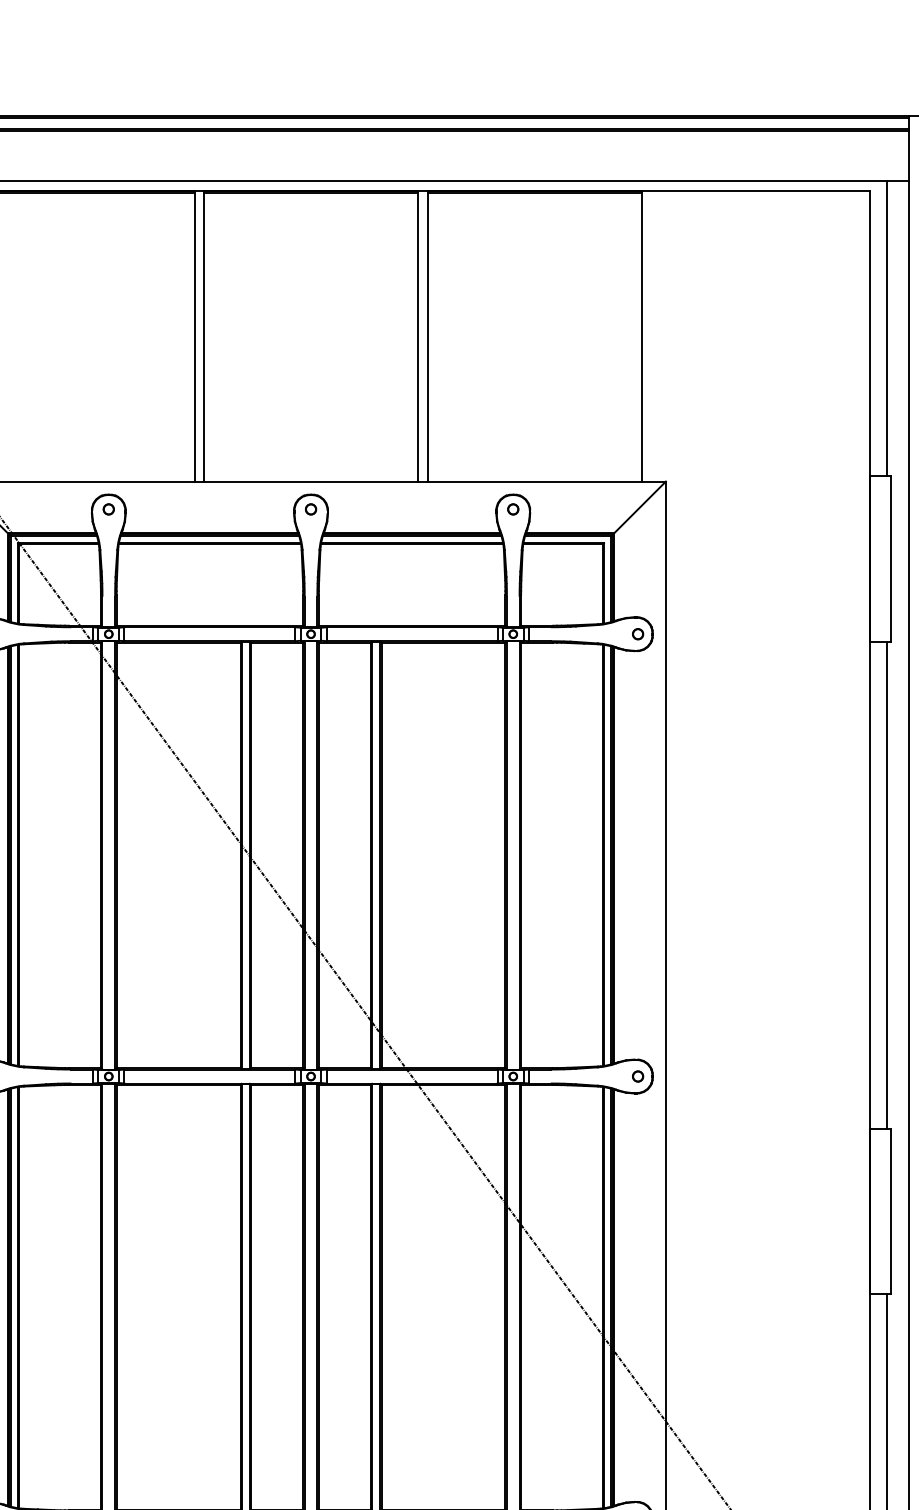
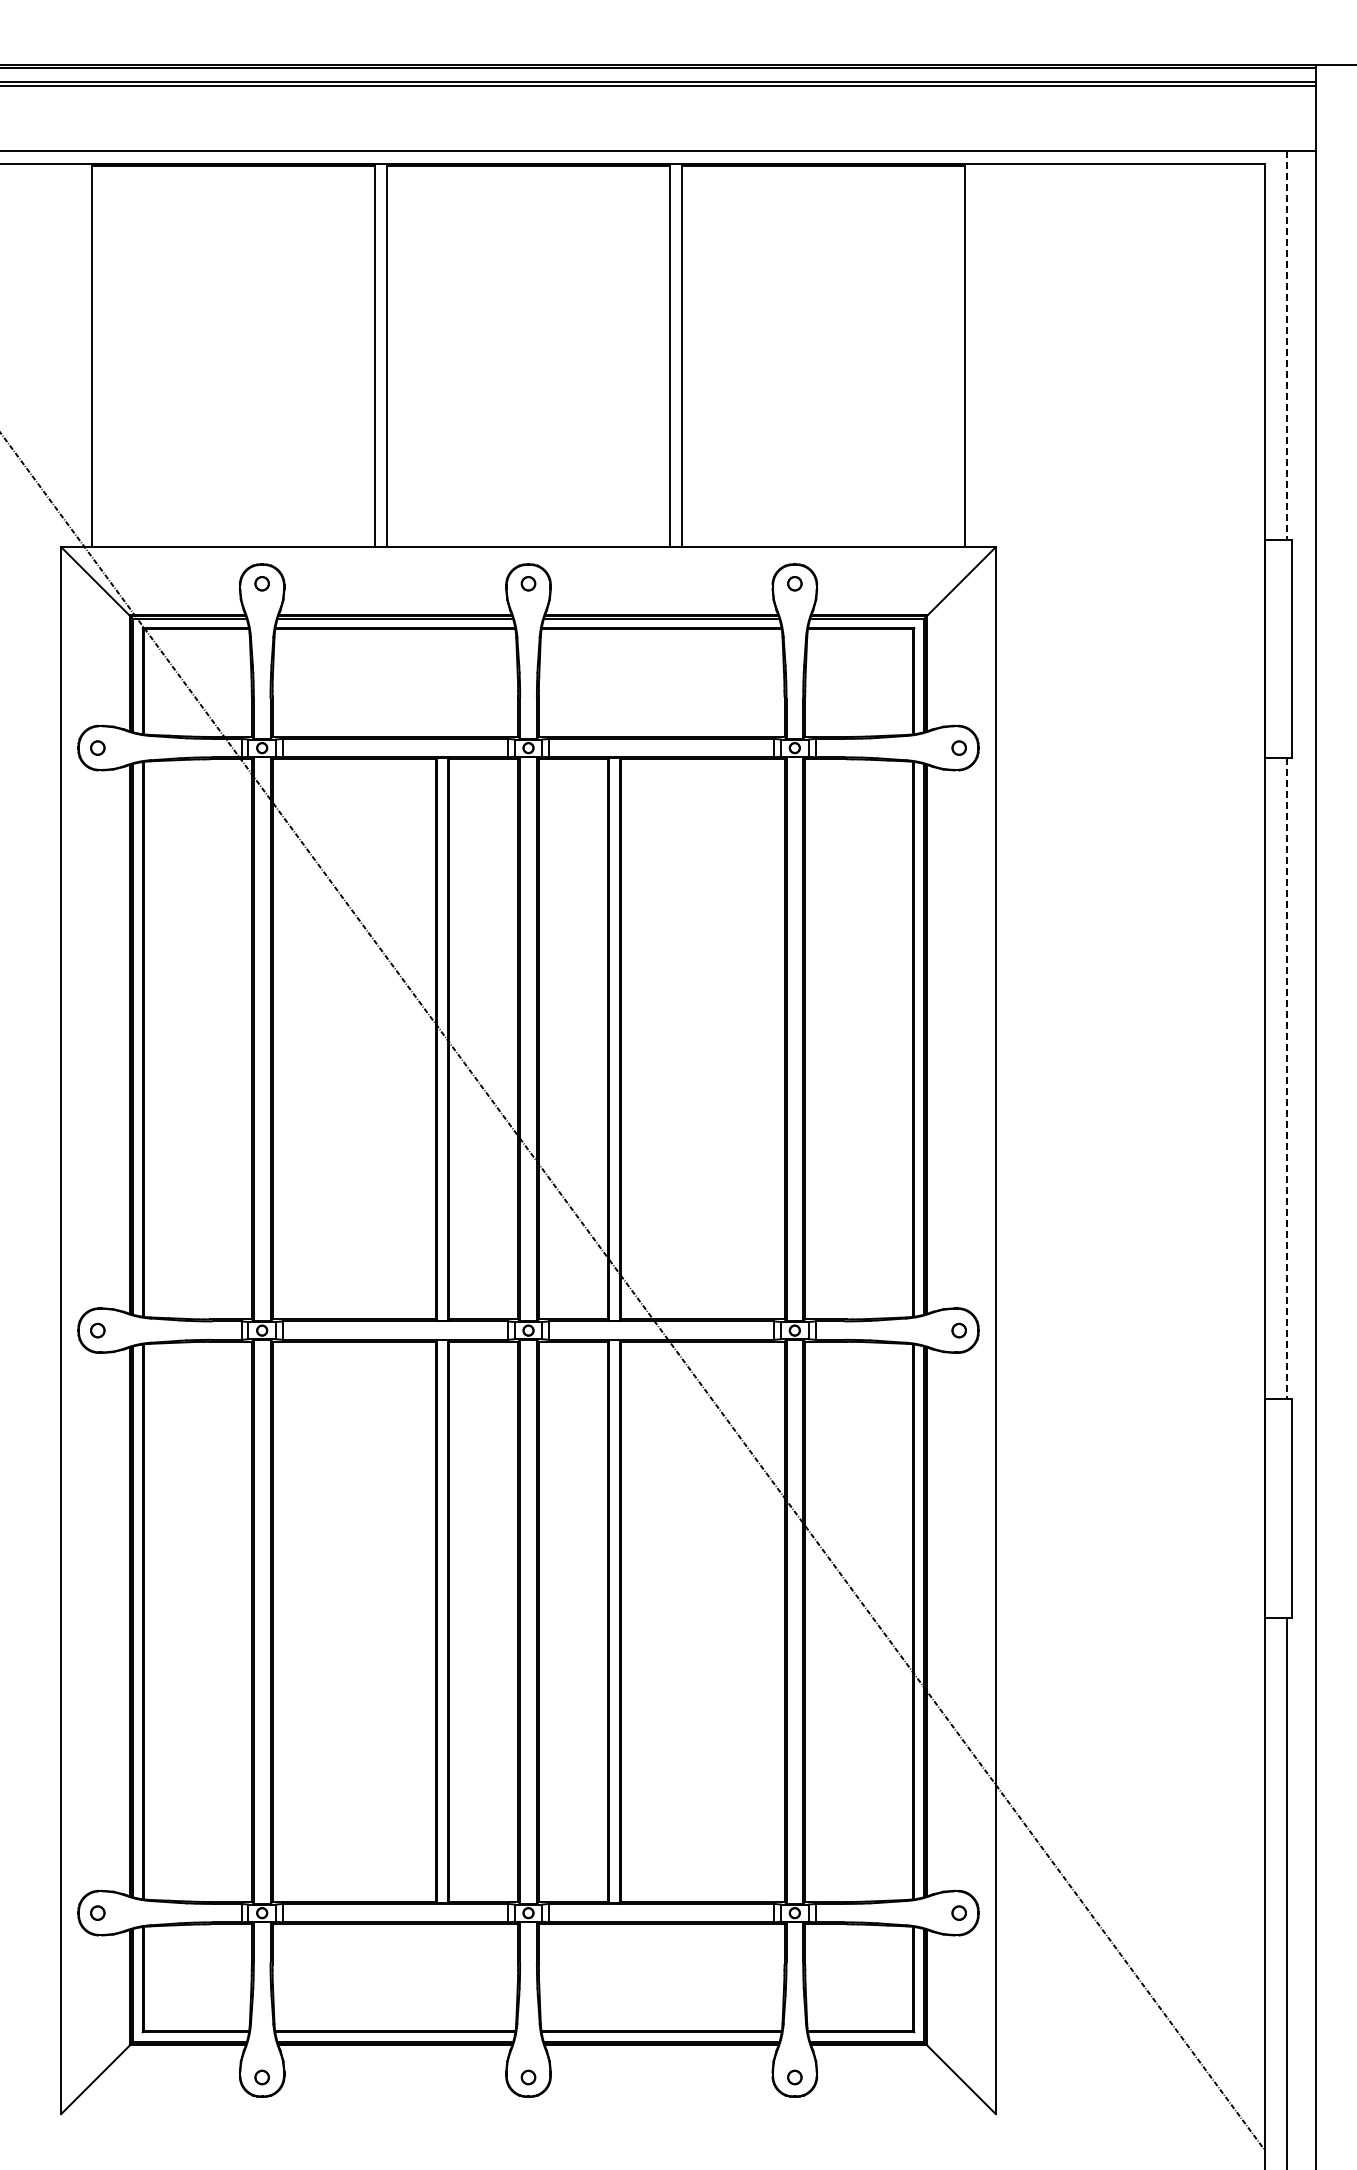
line: (887, 328) -> (1287, 345), solid -> dashed
line: (887, 885) -> (1287, 1079), solid -> dashed

